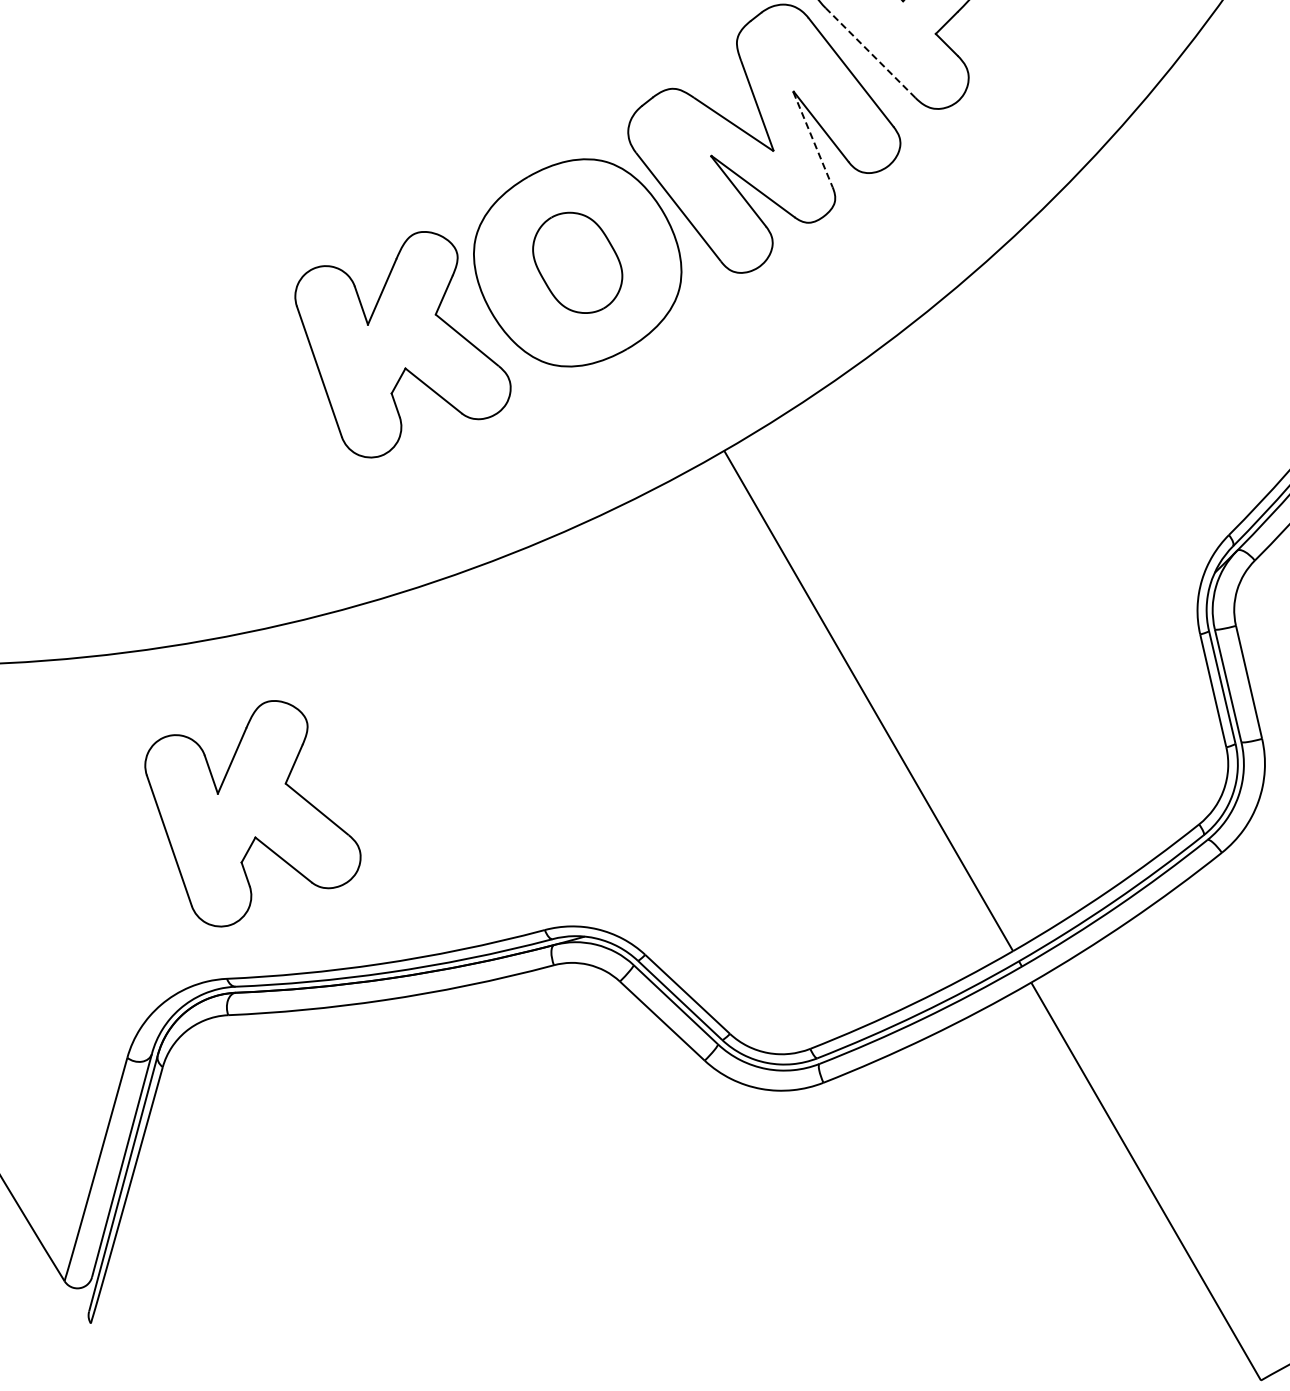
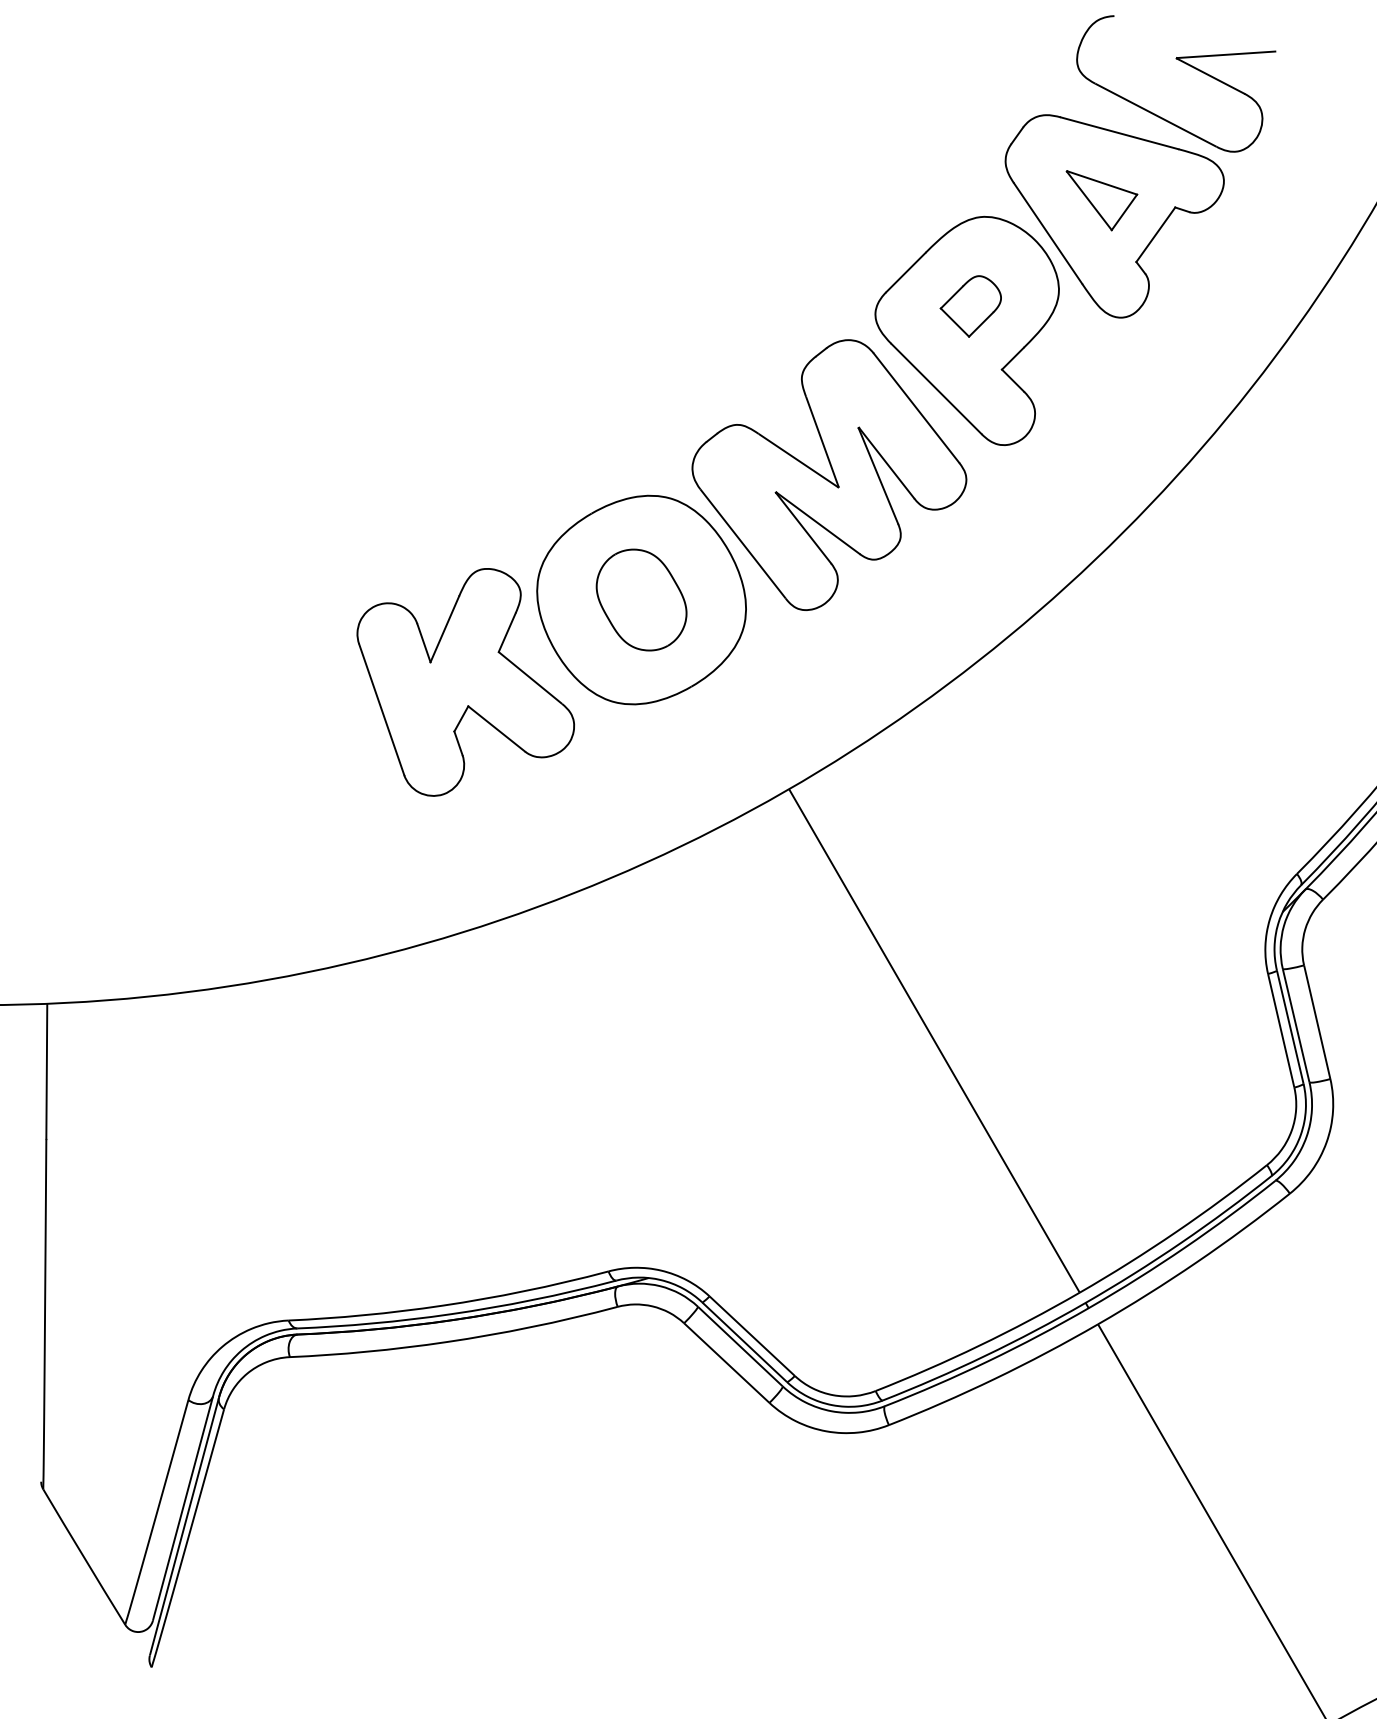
line: (870, 52) -> (936, 388), dashed -> solid
line: (813, 140) -> (878, 476), dashed -> solid
part: (252, 813) -> (314, 1154), removed

